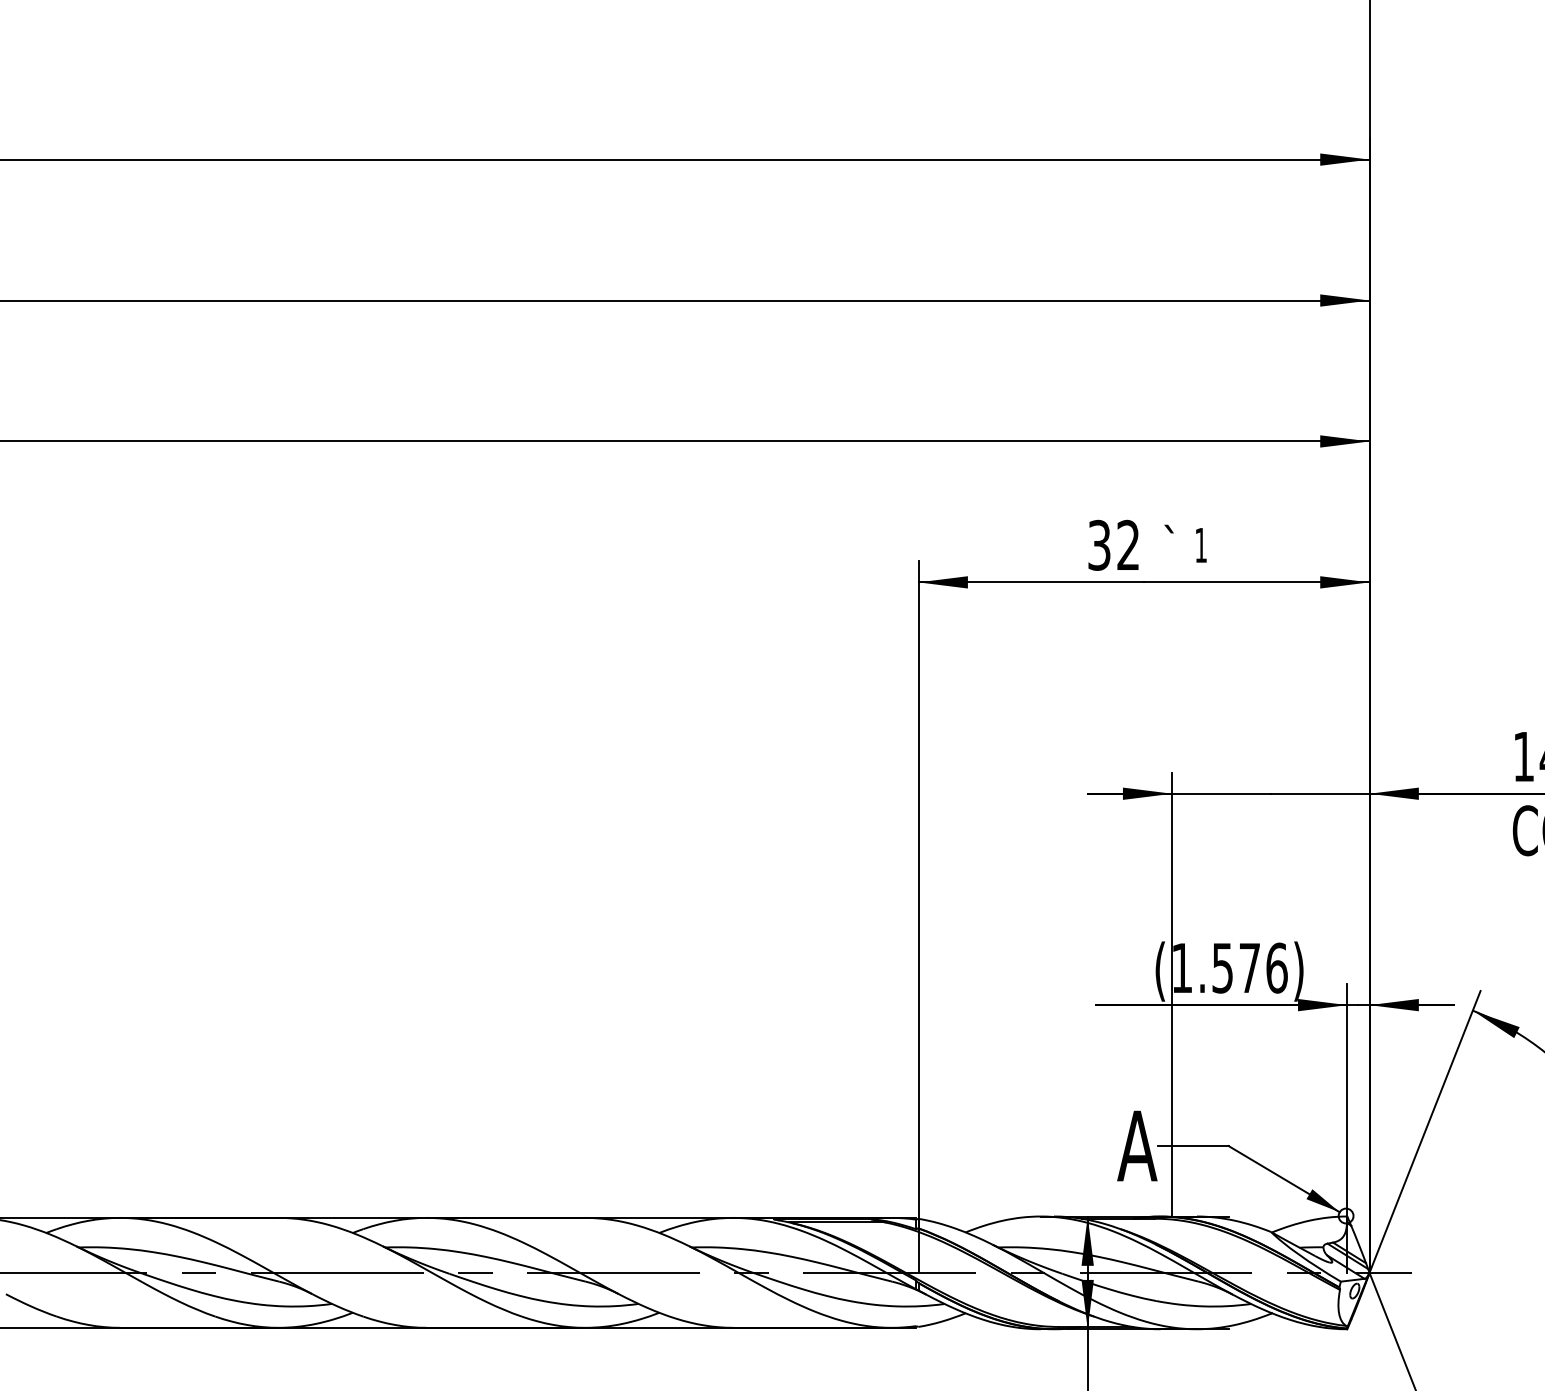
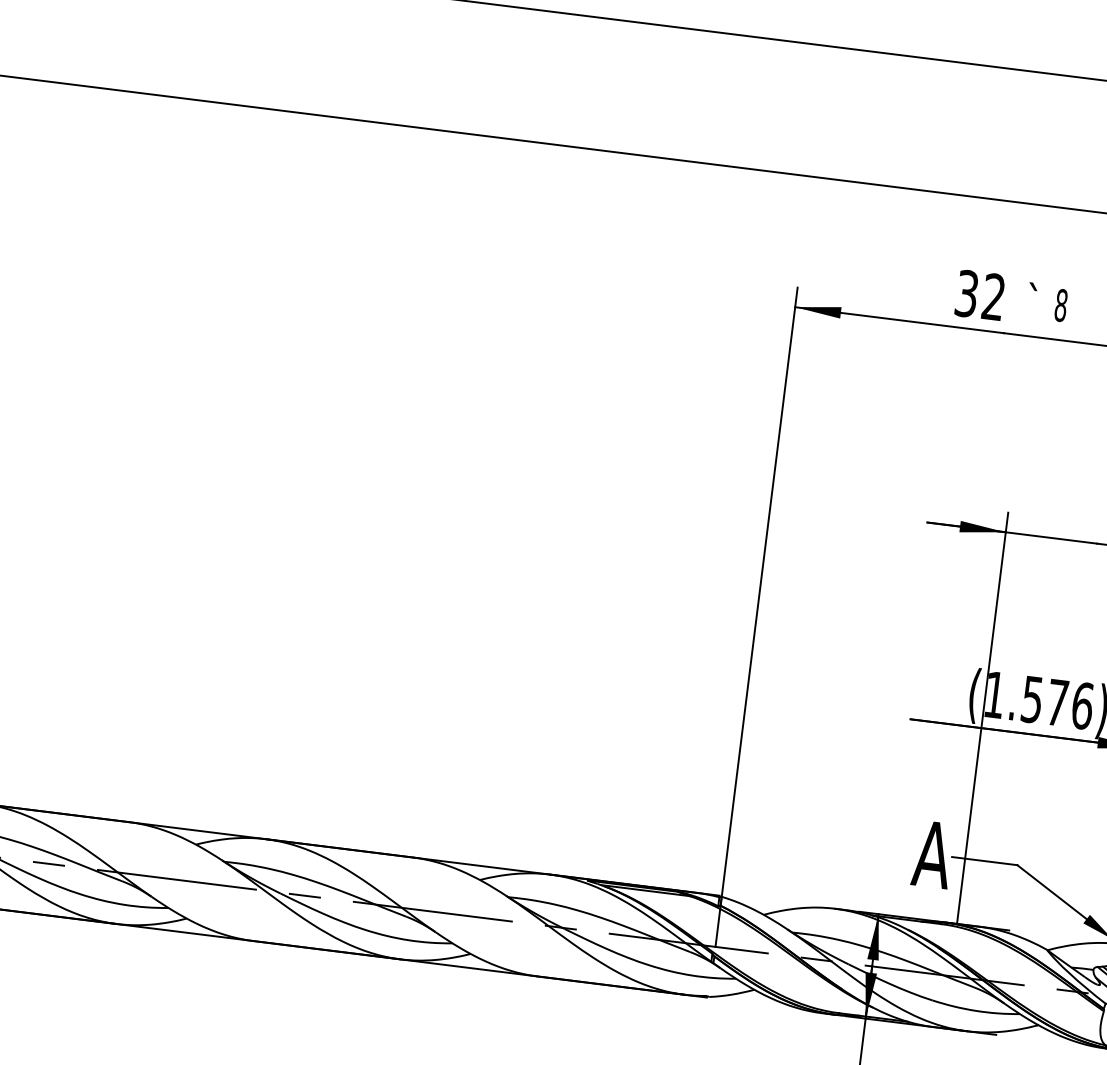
text: (1201, 545) -> (1061, 305), 1 -> 8

